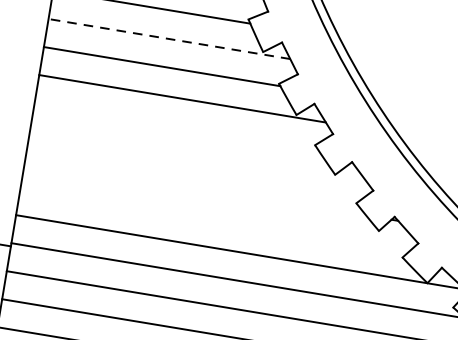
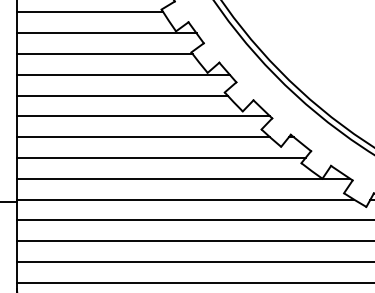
line: (169, 39) -> (106, 33), dashed -> solid
line: (175, 126) -> (121, 95), added
line: (200, 159) -> (143, 116), added
line: (195, 187) -> (143, 137), added
line: (213, 219) -> (160, 158), added

